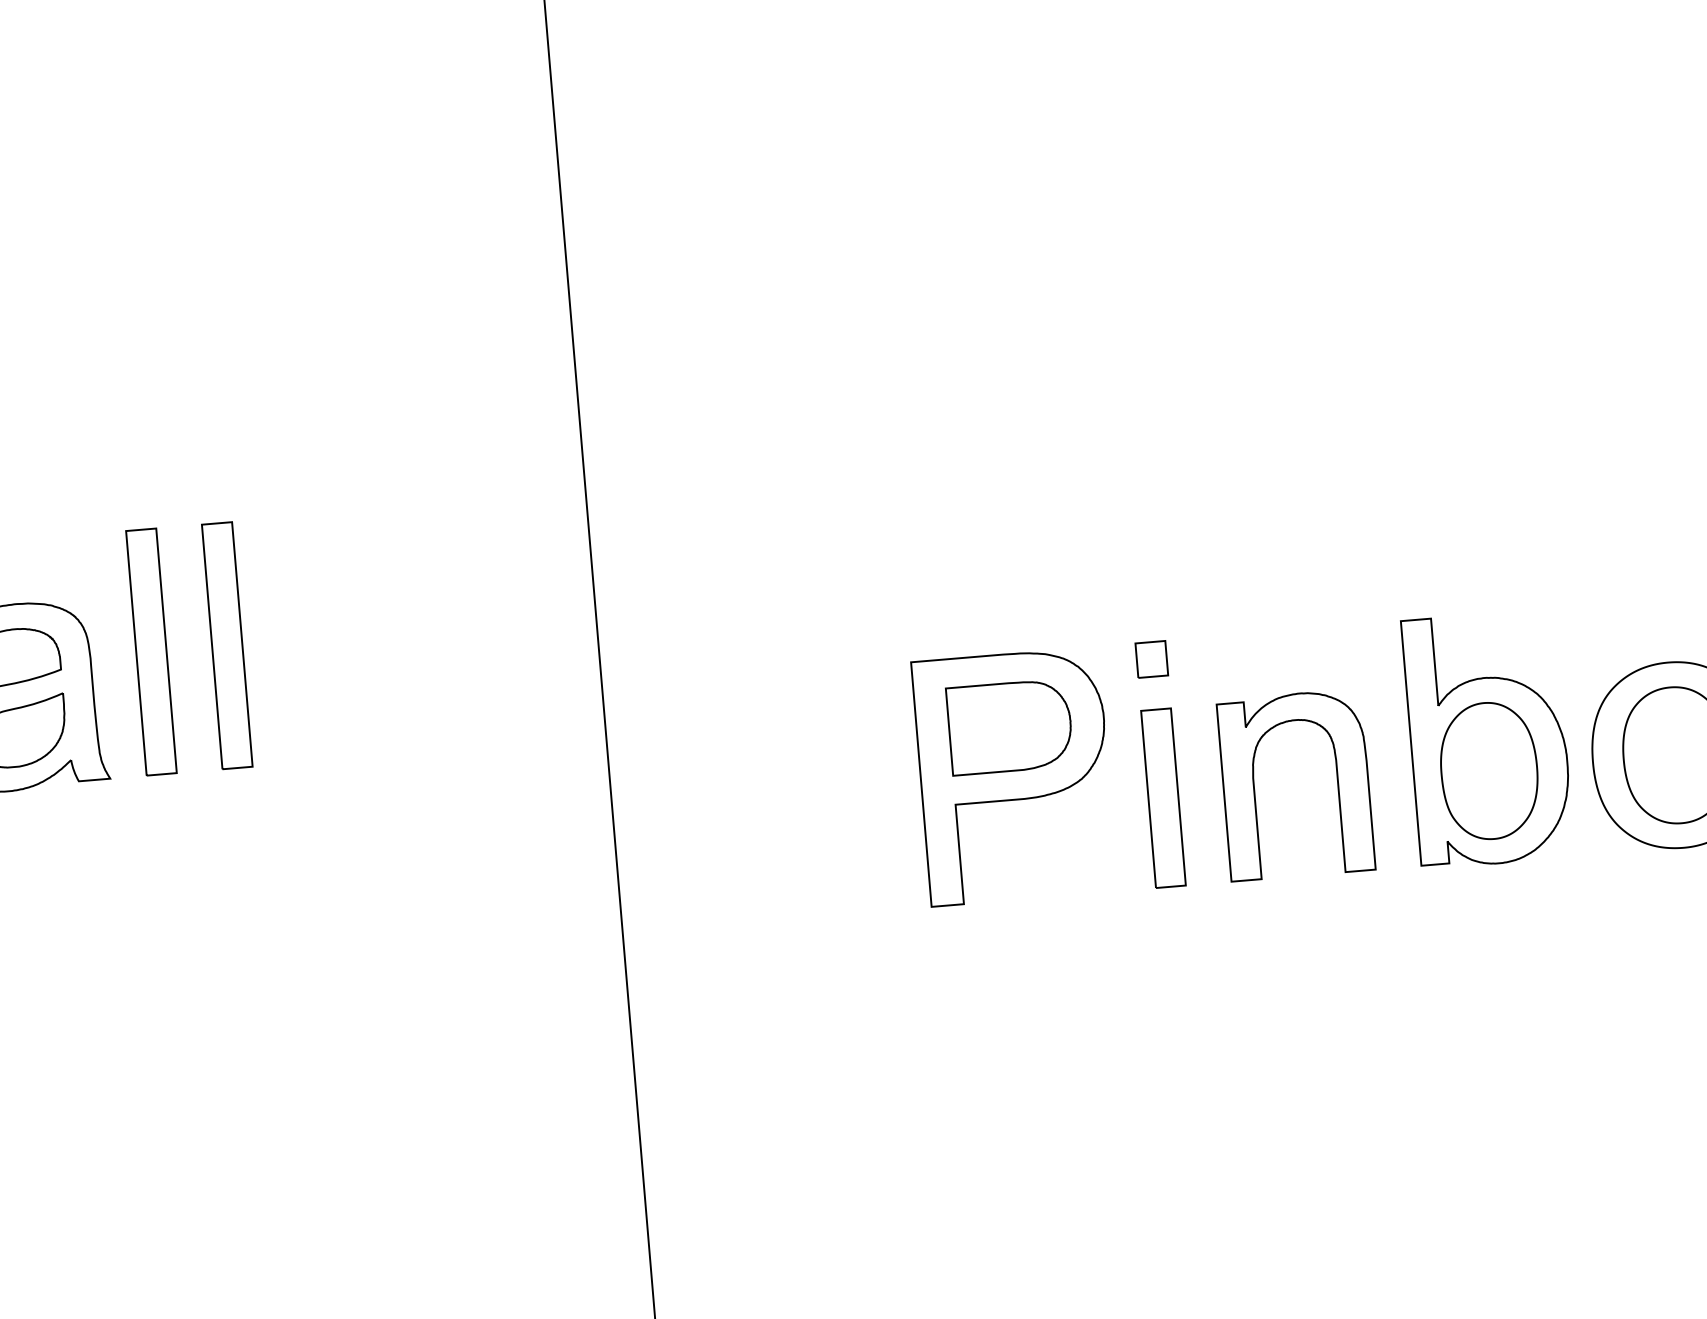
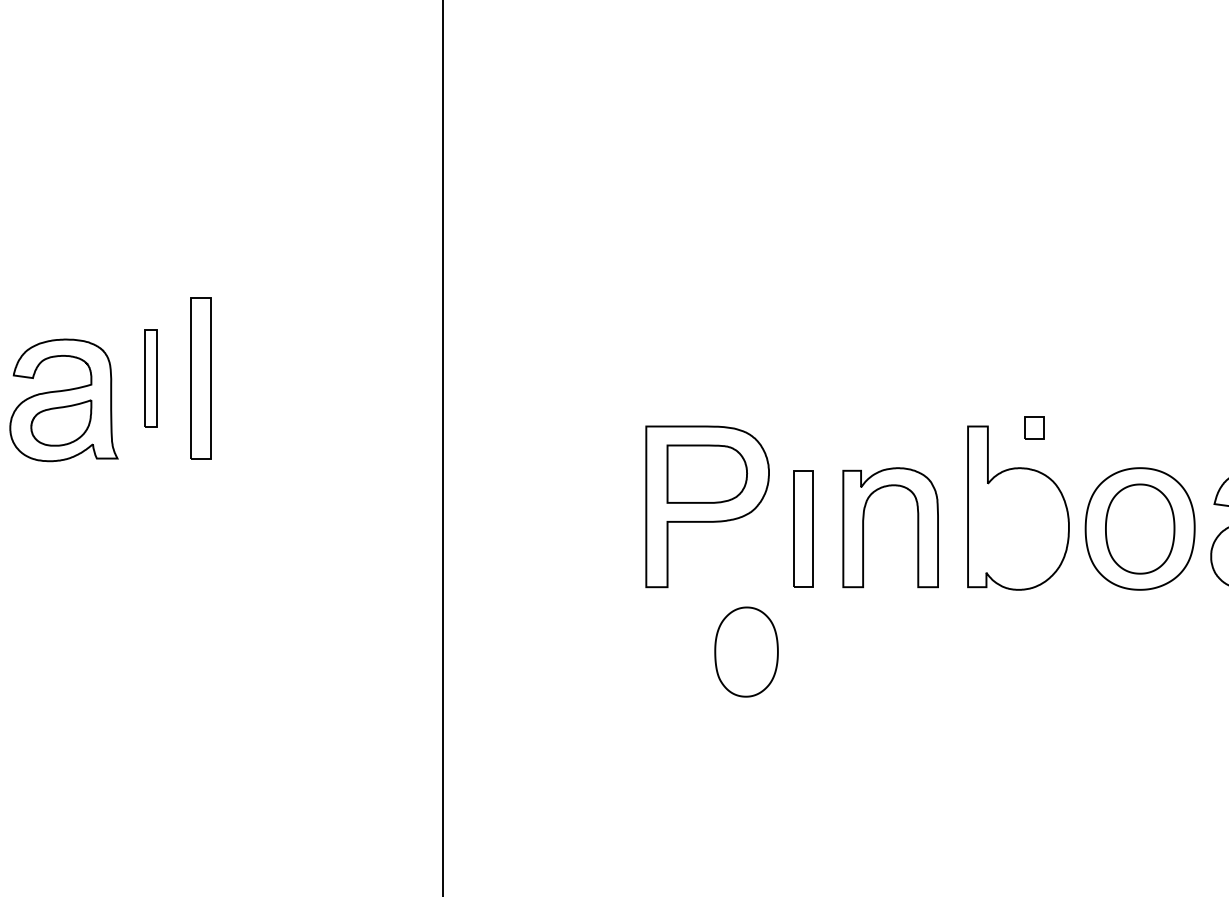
part: (150, 652) -> (150, 378), size x0.6
part: (1151, 658) -> (1034, 427), moved
part: (1489, 770) -> (746, 651), moved

